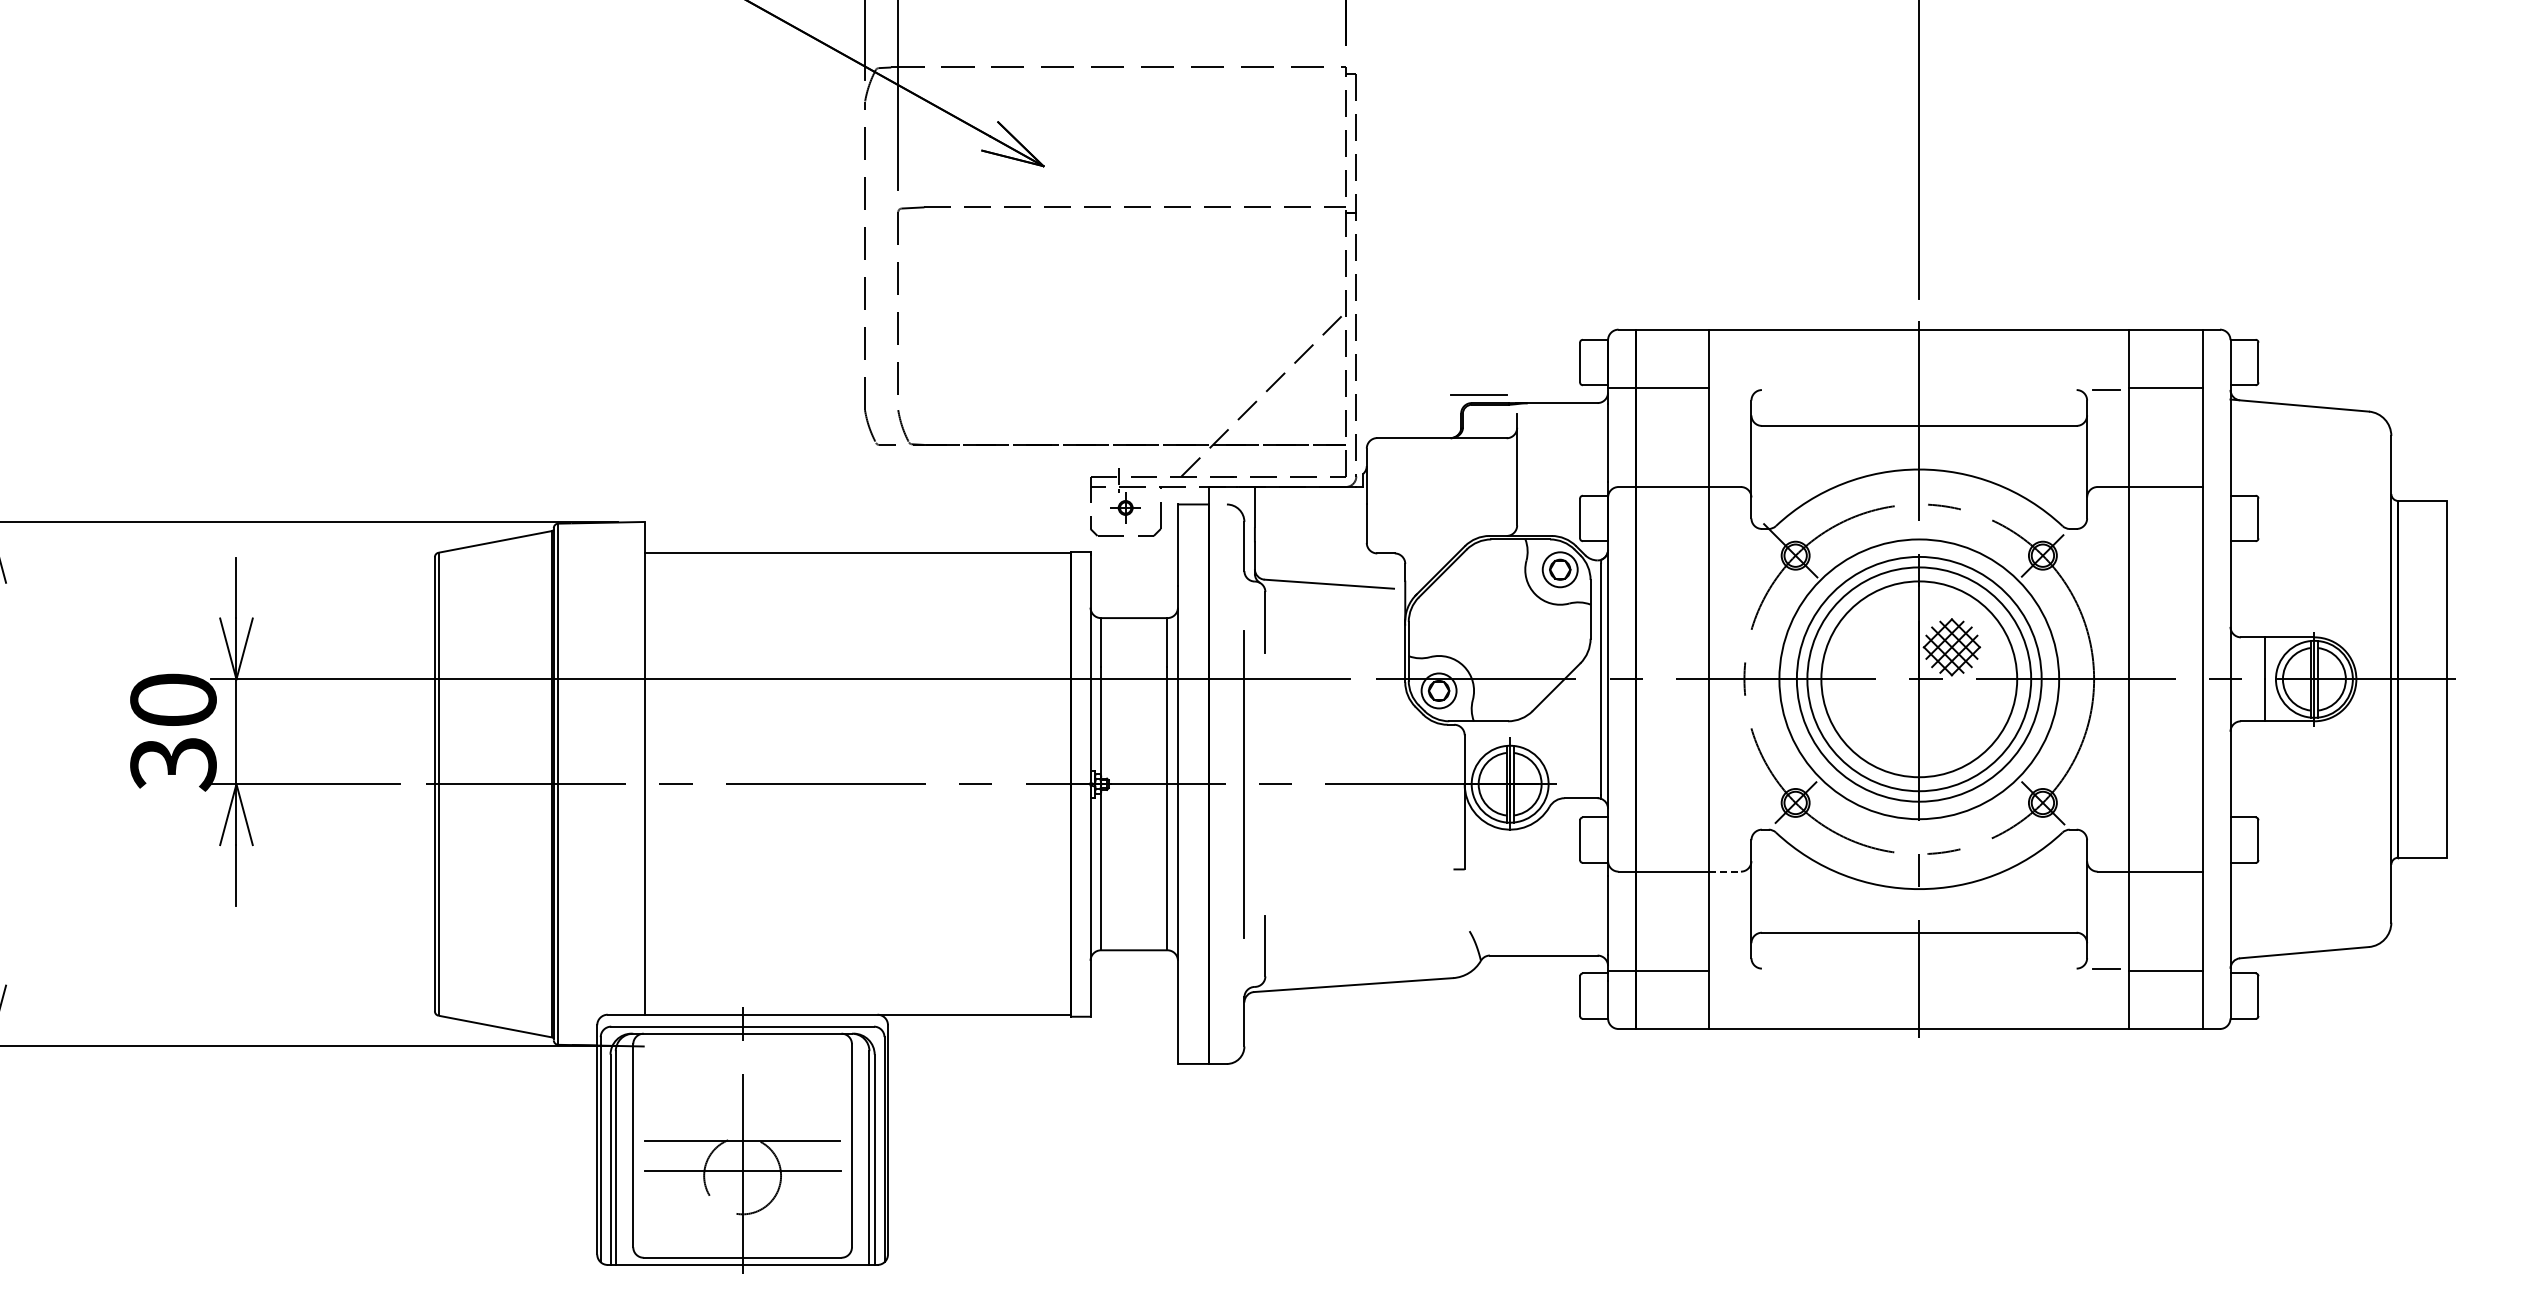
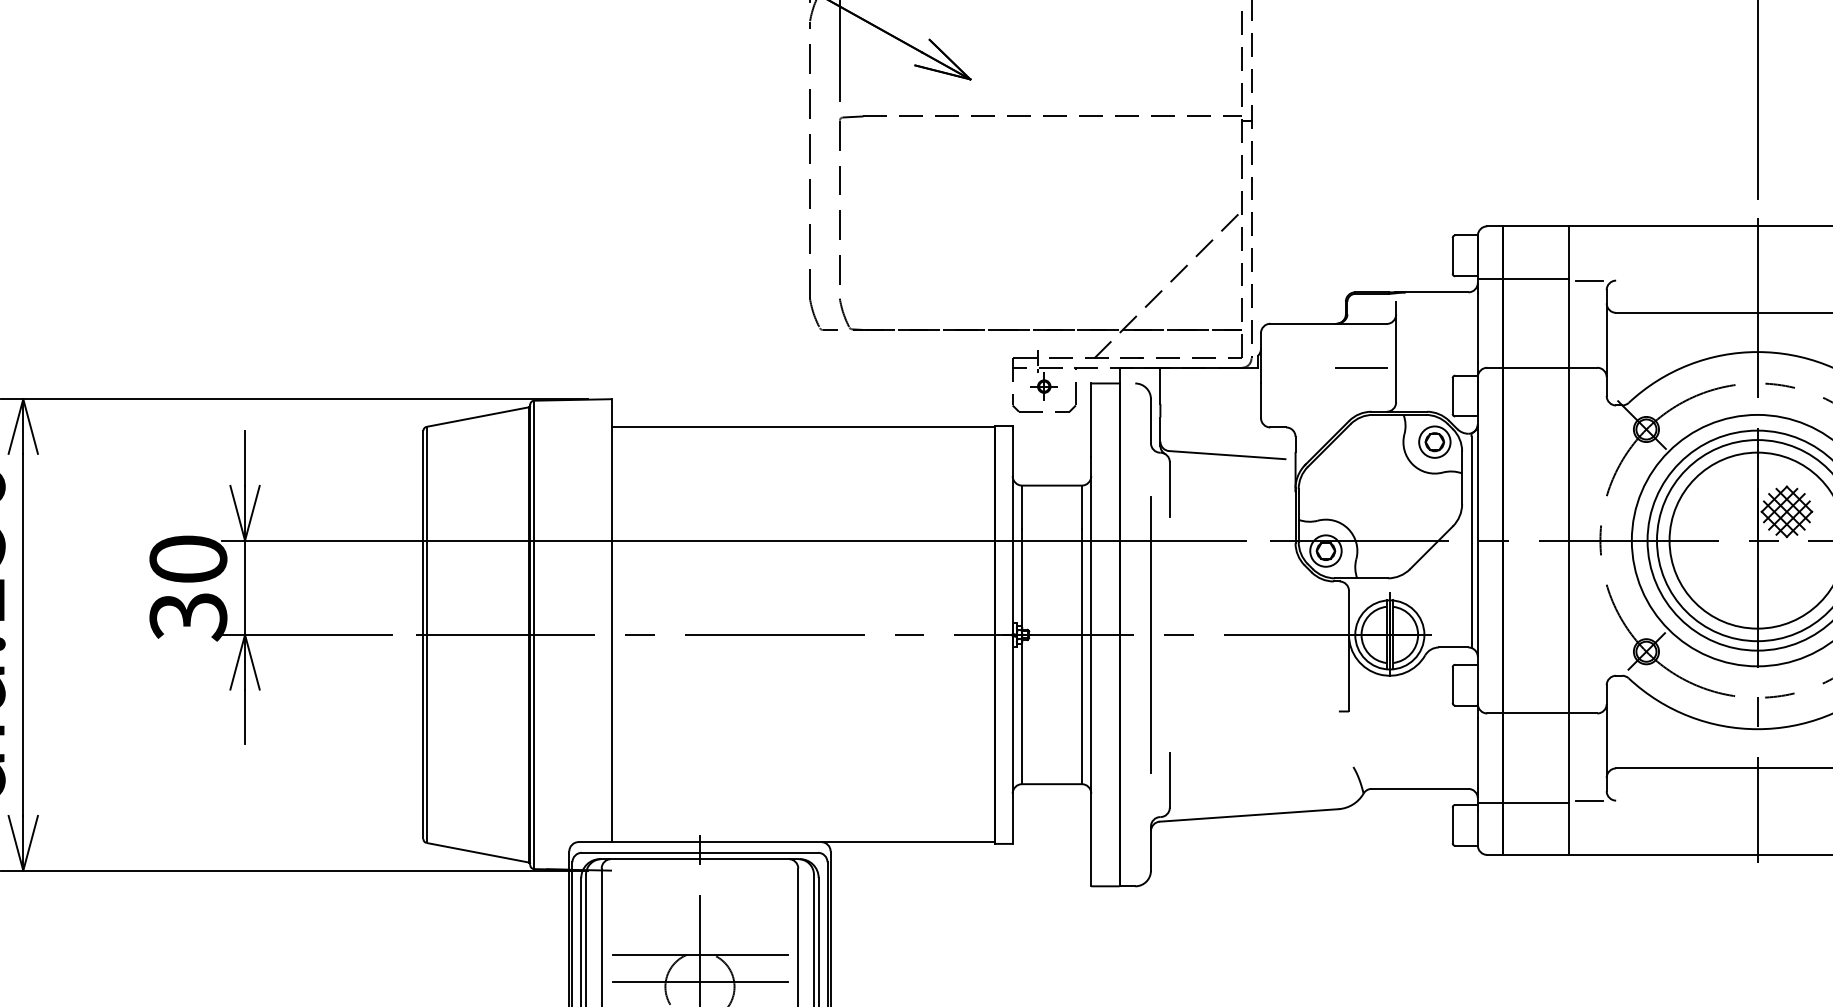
line: (1731, 390) -> (1588, 281), added
line: (1478, 394) -> (1361, 367), moved
line: (1725, 871) -> (1583, 713), dashed -> solid
line: (1731, 968) -> (1588, 800), added

